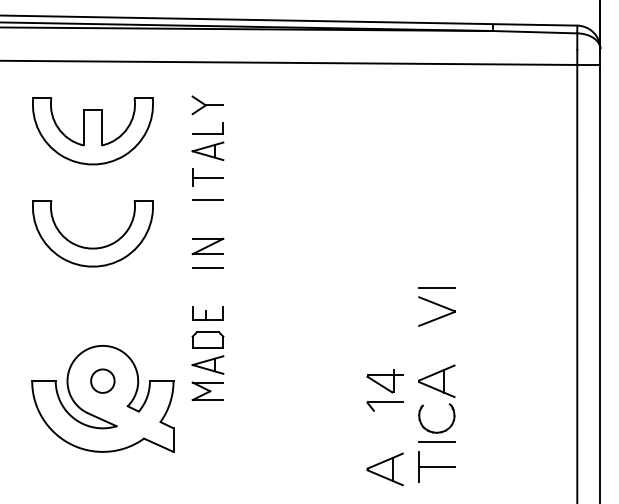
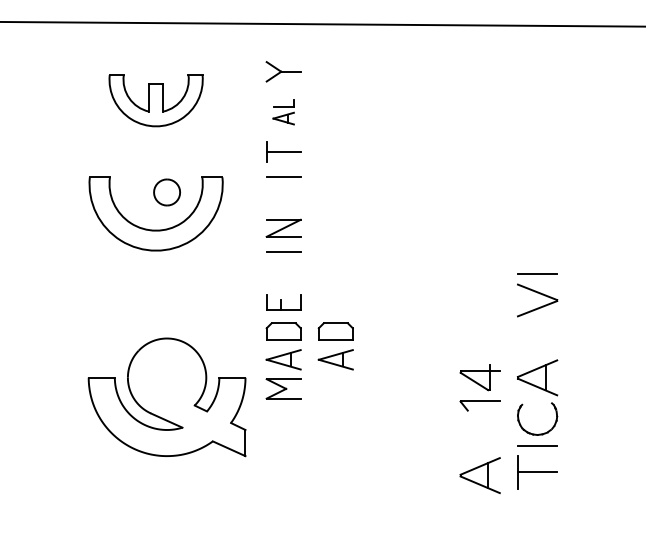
part: (92, 131) -> (155, 100), size x0.7
part: (207, 141) -> (283, 111), size x0.6
part: (254, 352) -> (335, 345), added
part: (102, 380) -> (166, 191), moved

